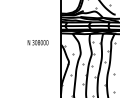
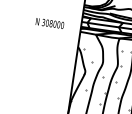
text: (37, 42) -> (49, 23), moved

